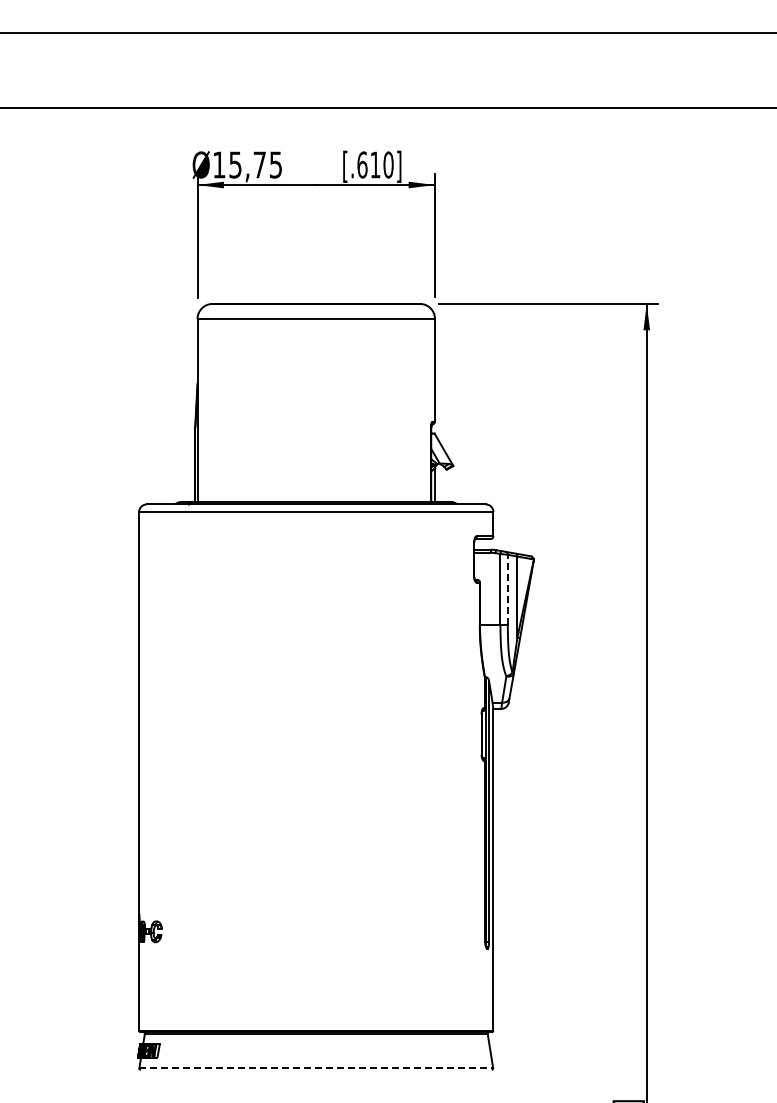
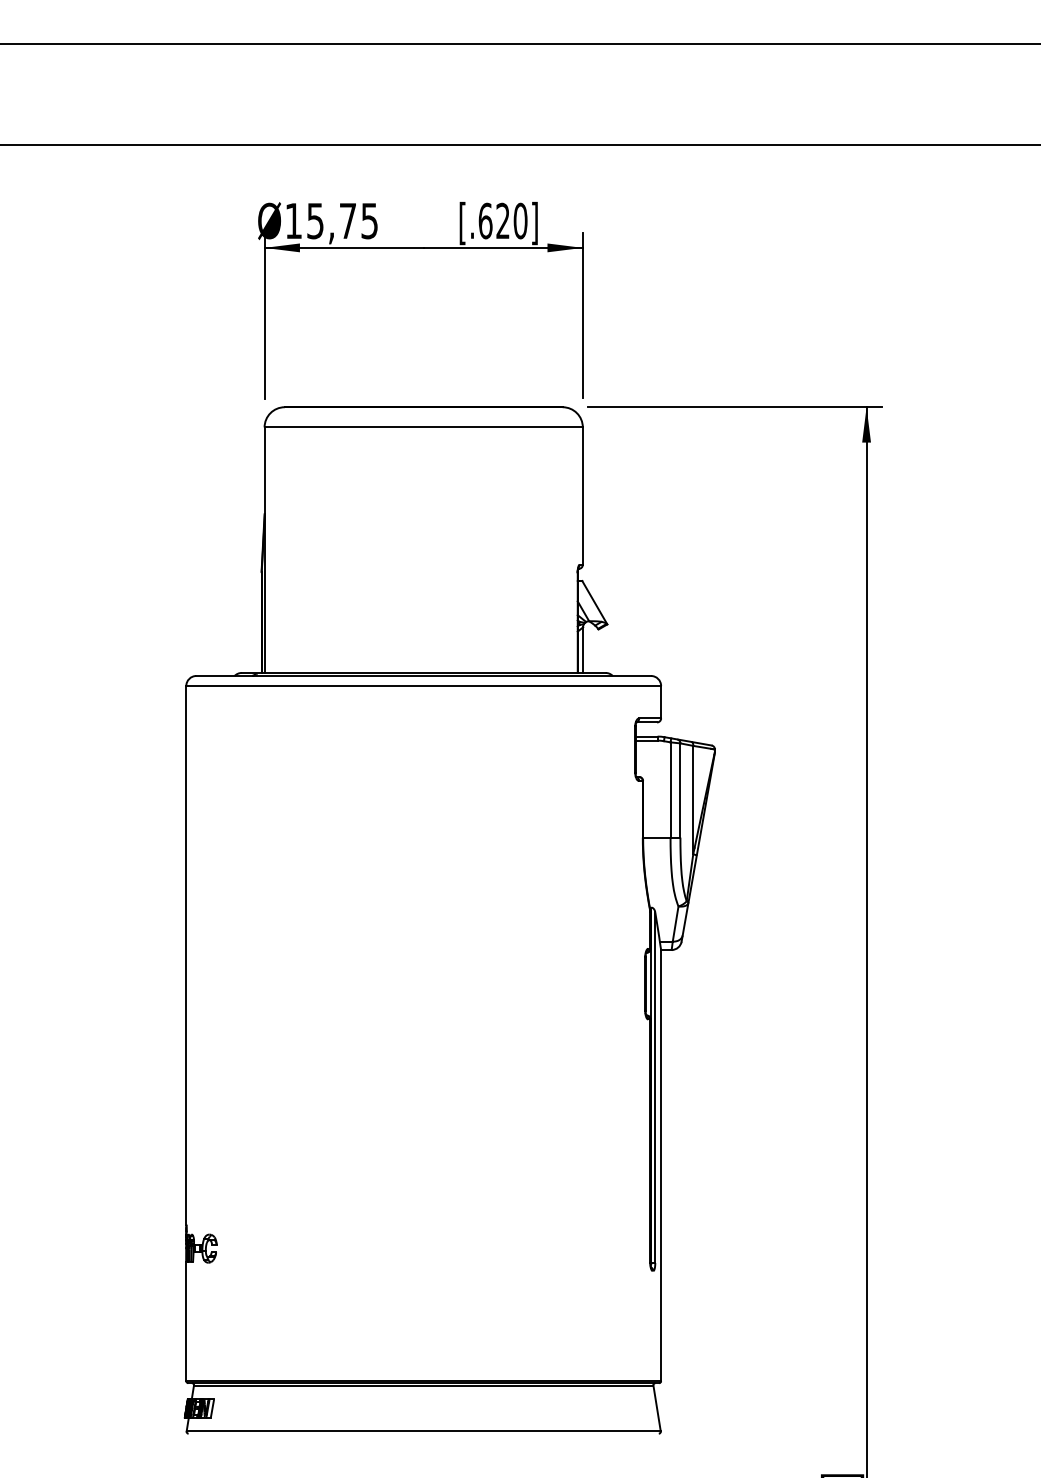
text: (375, 164) -> (503, 220), [.610] -> [.620]
line: (507, 589) -> (679, 789), dashed -> solid
line: (316, 1068) -> (424, 1431), dashed -> solid

